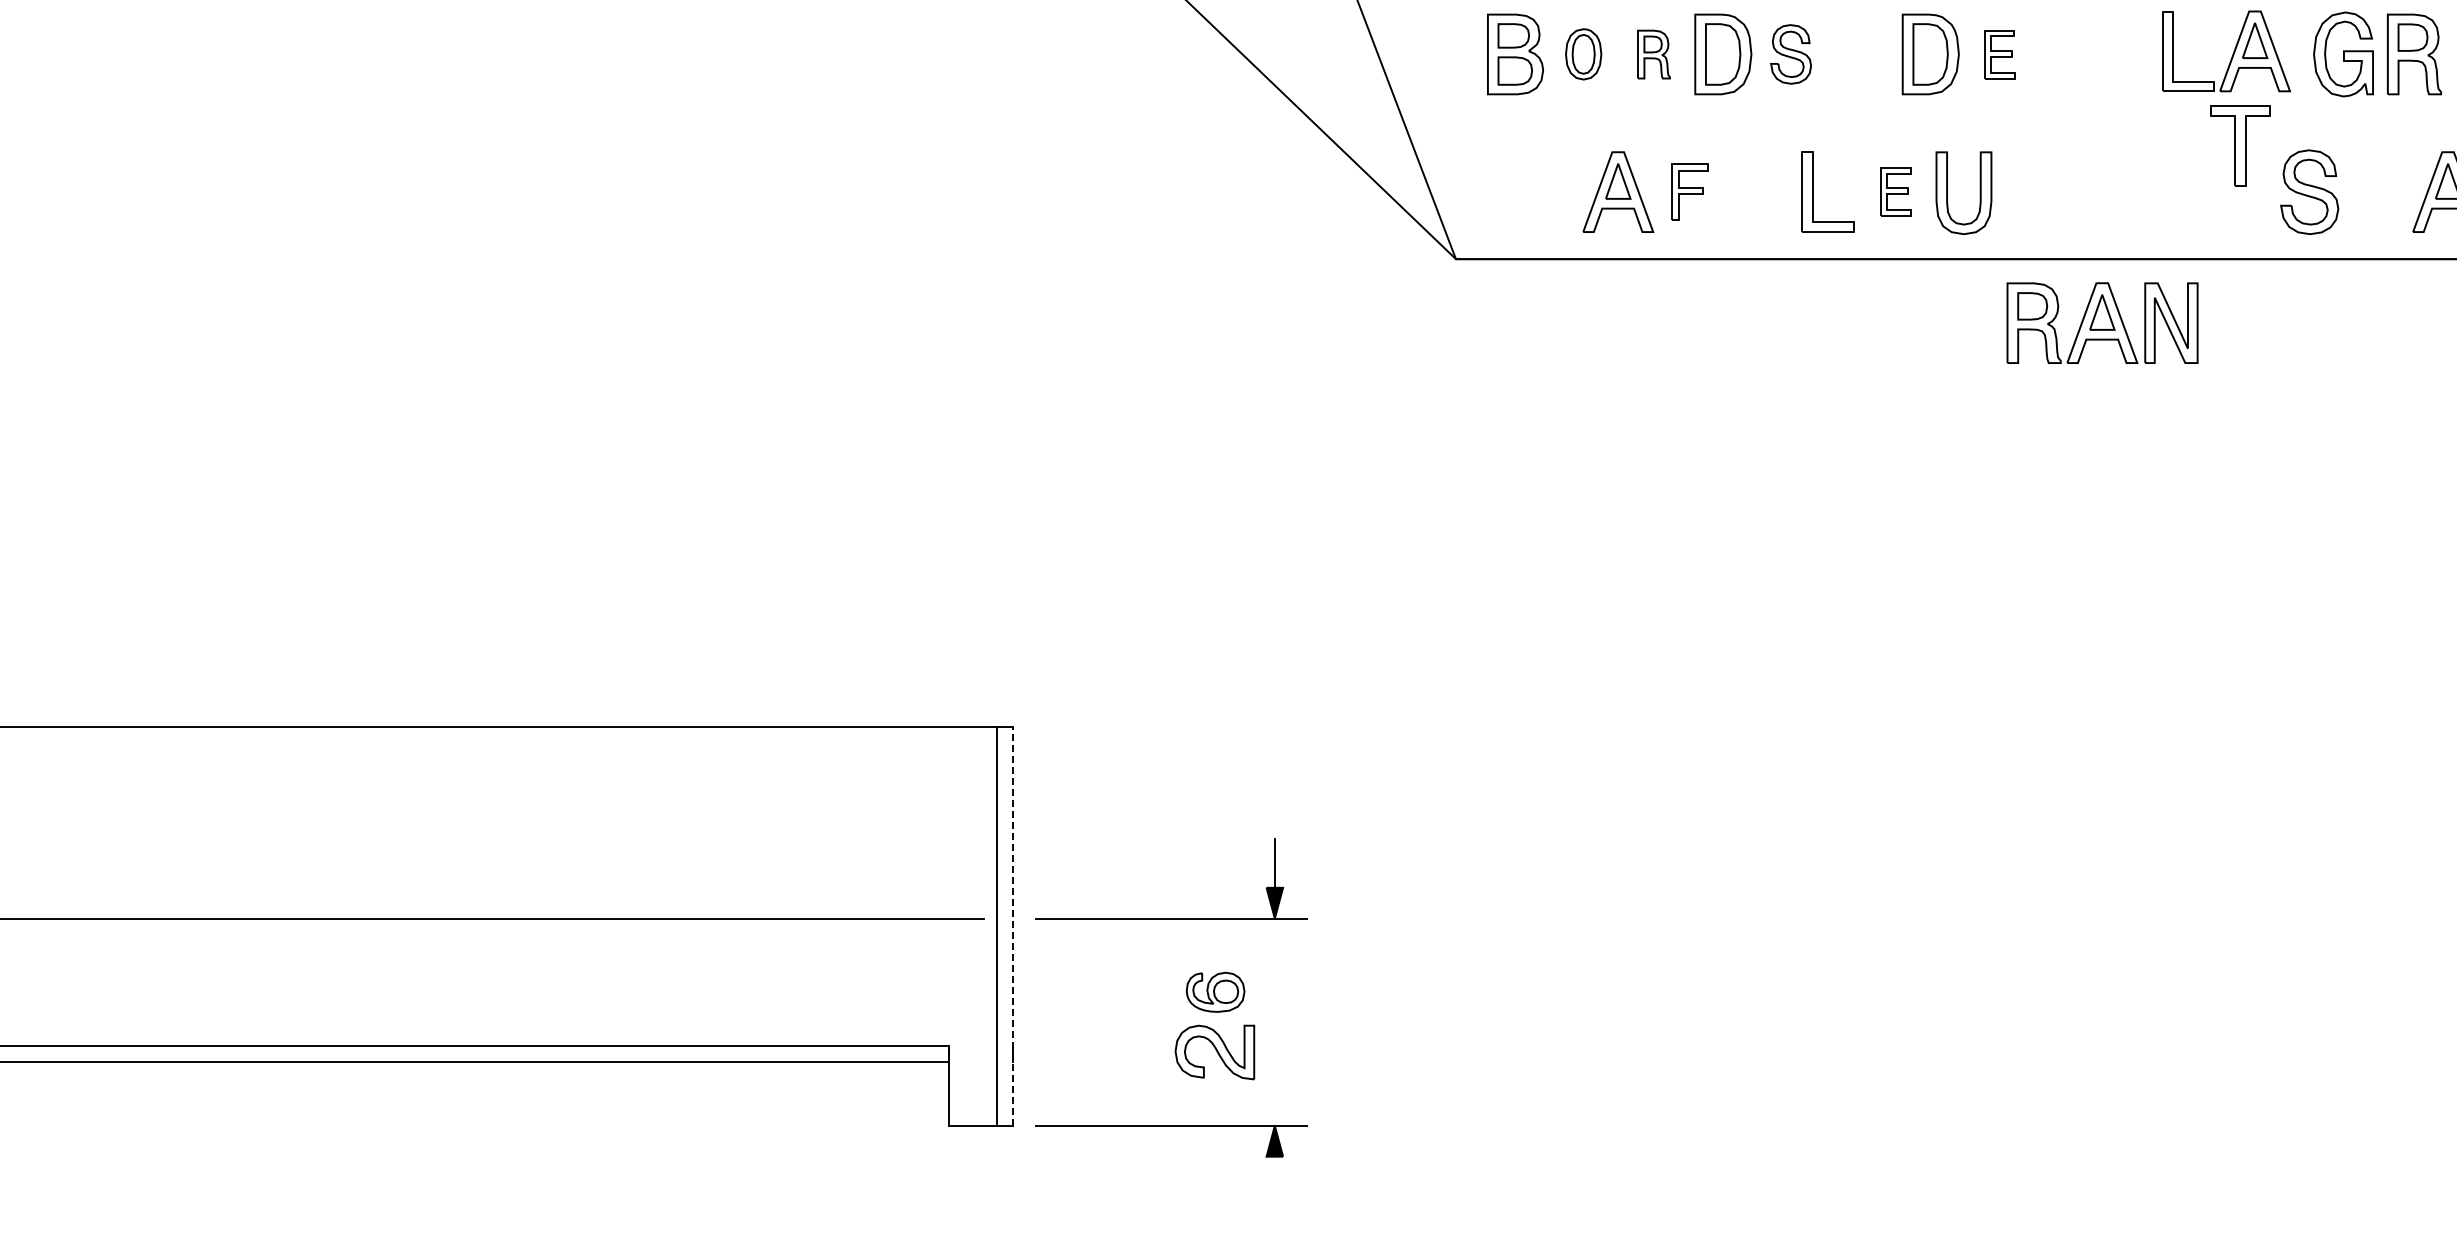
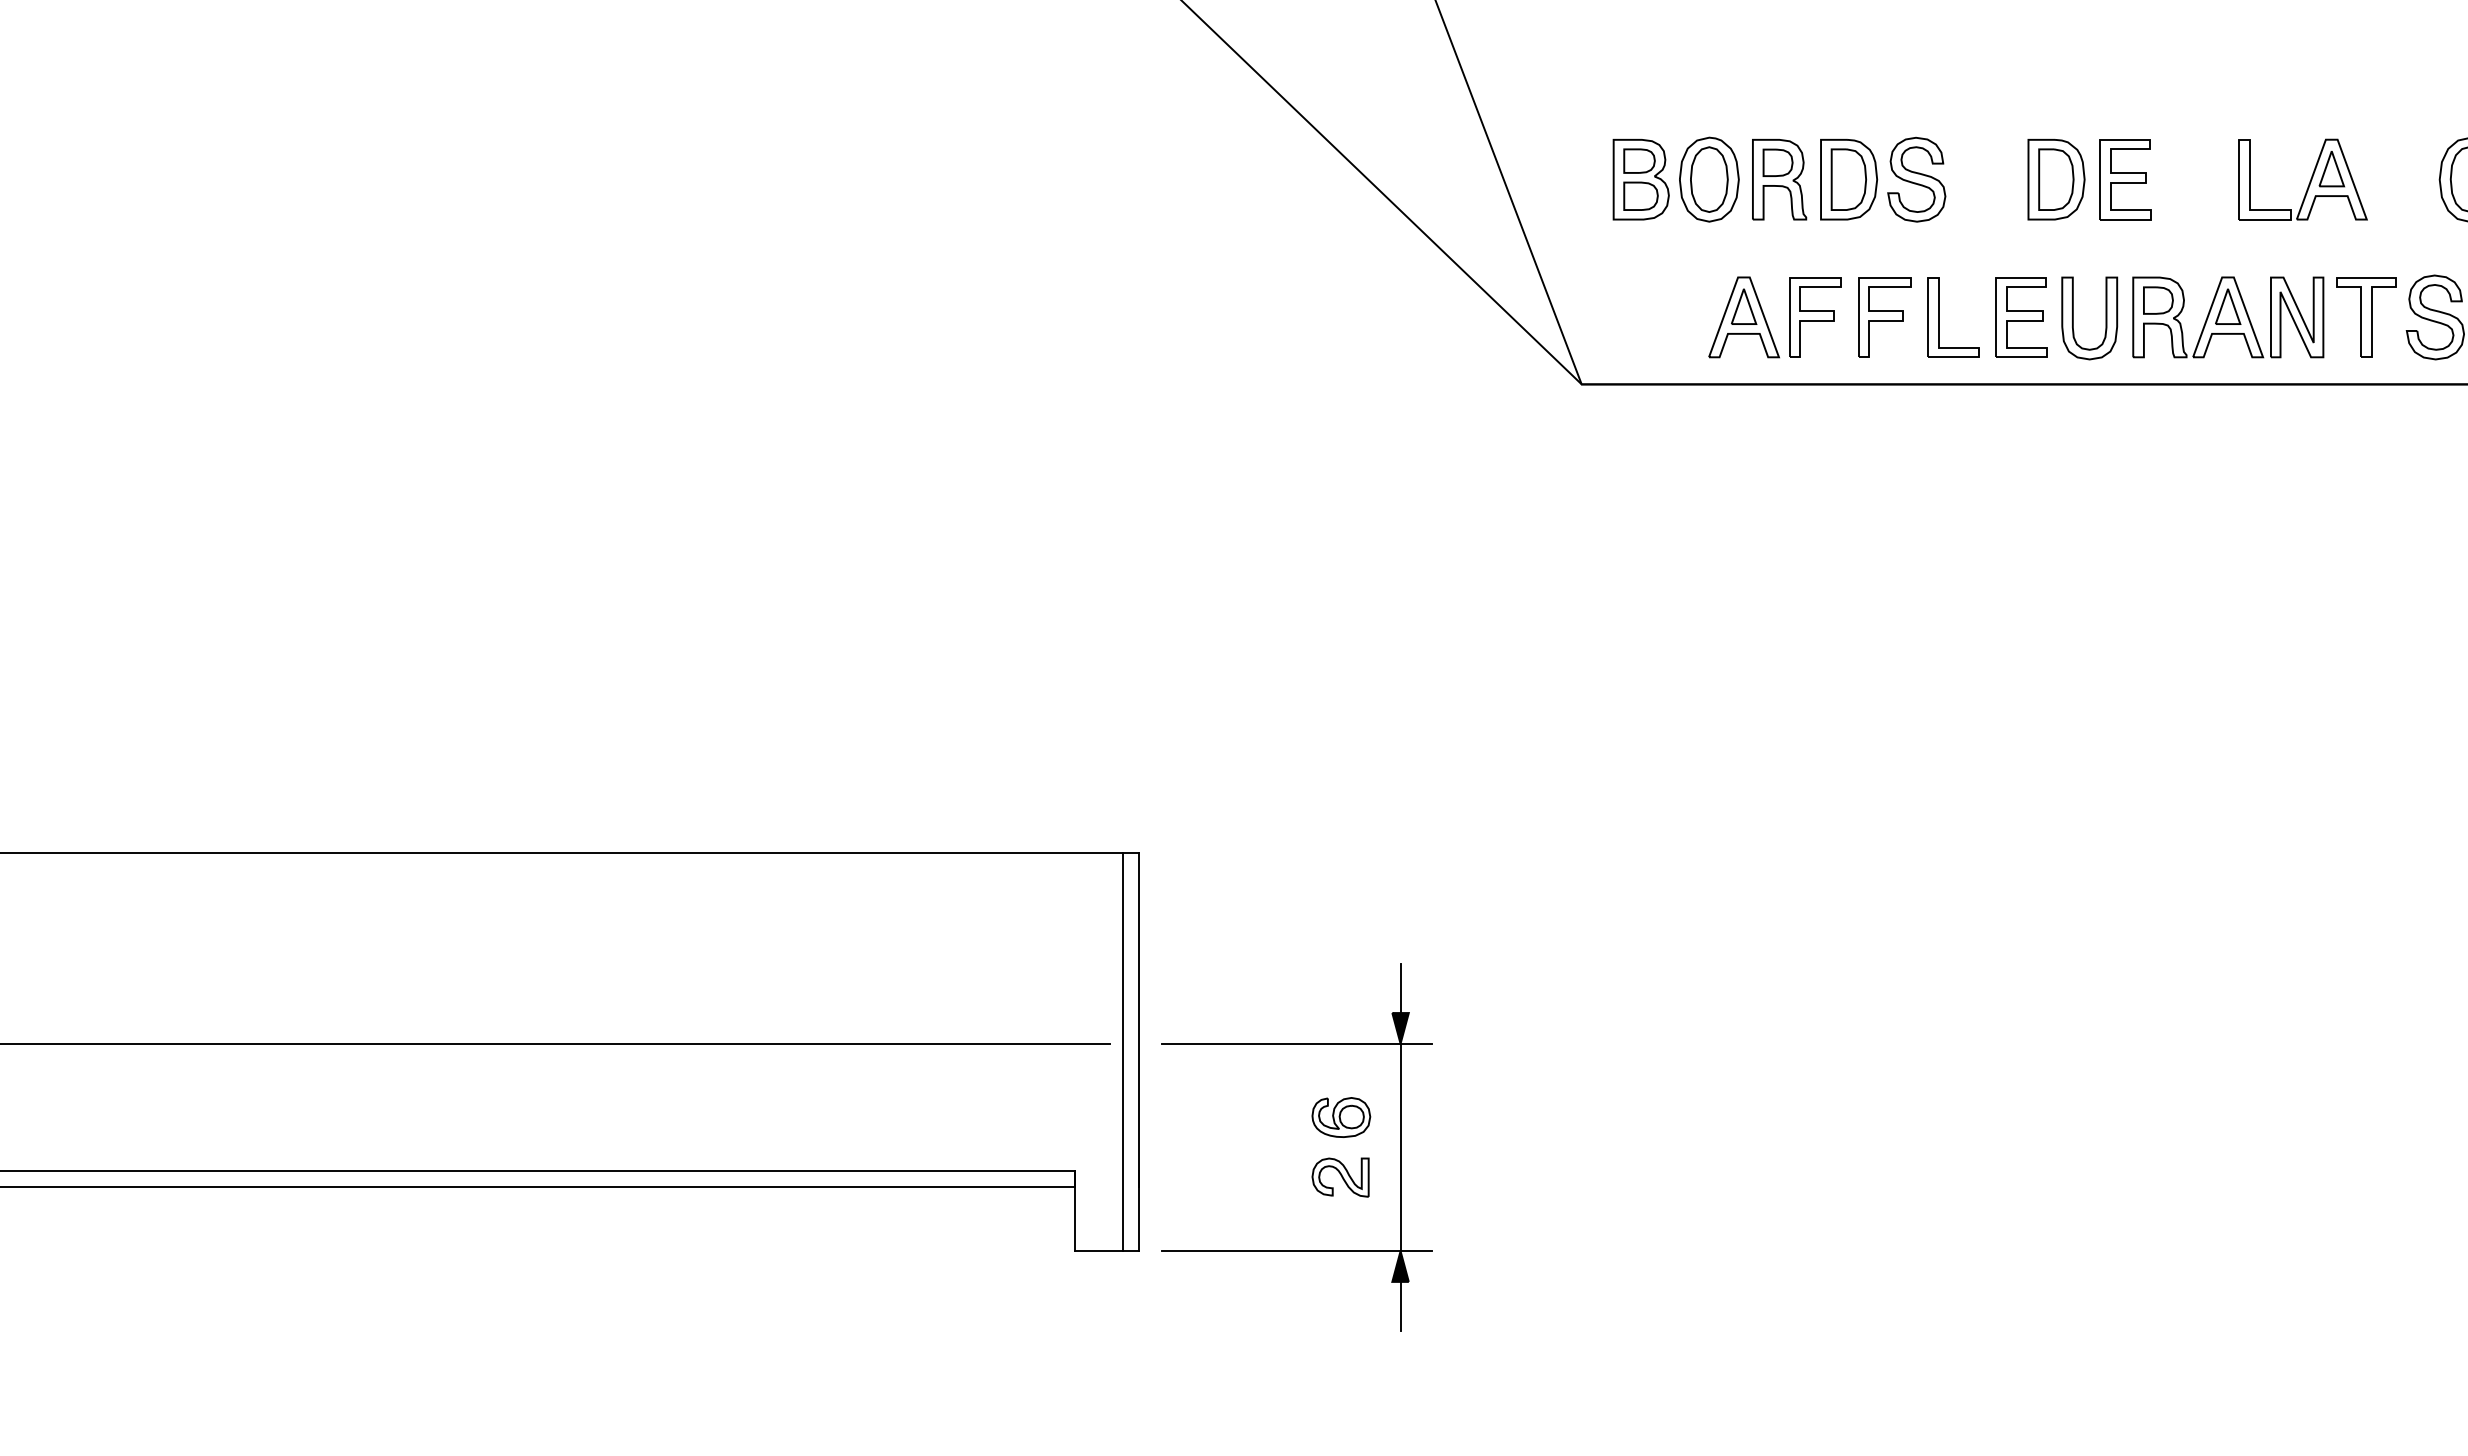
part: (2232, 53) -> (2309, 181), moved
part: (1583, 54) -> (1709, 179), size x1.67
part: (1653, 54) -> (1779, 179), size x1.67
part: (1790, 54) -> (1916, 179), size x1.43
part: (1999, 54) -> (2125, 179), size x1.67
part: (2240, 146) -> (2366, 317), moved
part: (1689, 192) -> (1815, 317), size x1.43
part: (1758, 192) -> (1884, 317), added
part: (1895, 192) -> (2021, 317), size x1.67
part: (2102, 323) -> (2228, 317), moved
line: (1012, 926) -> (1138, 1051), dashed -> solid
line: (1274, 1022) -> (1400, 1147), added
part: (1214, 1052) -> (1340, 1177), size x0.71
line: (1274, 1180) -> (1400, 1305), added

